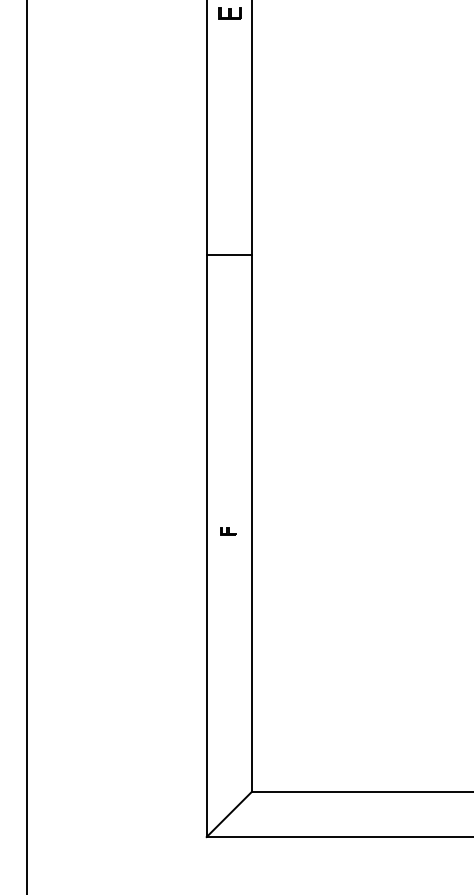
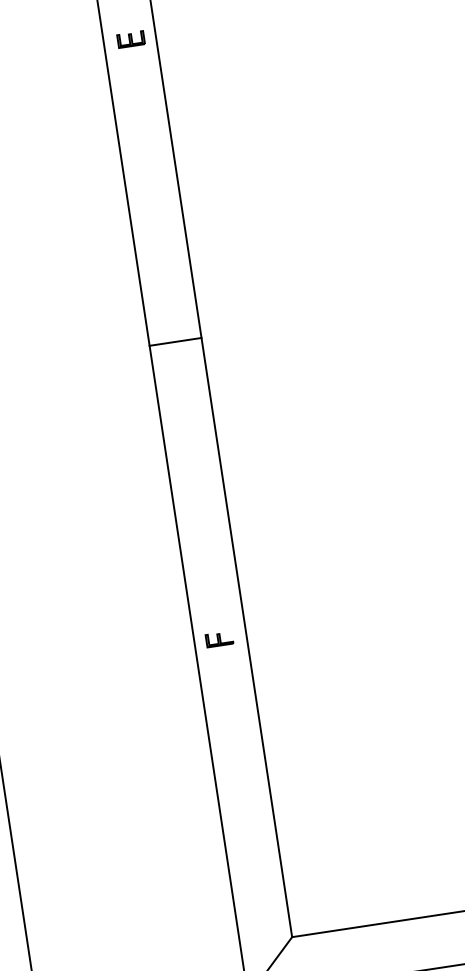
line: (228, 254) -> (174, 341), moved
part: (228, 531) -> (219, 639), size x1.43

